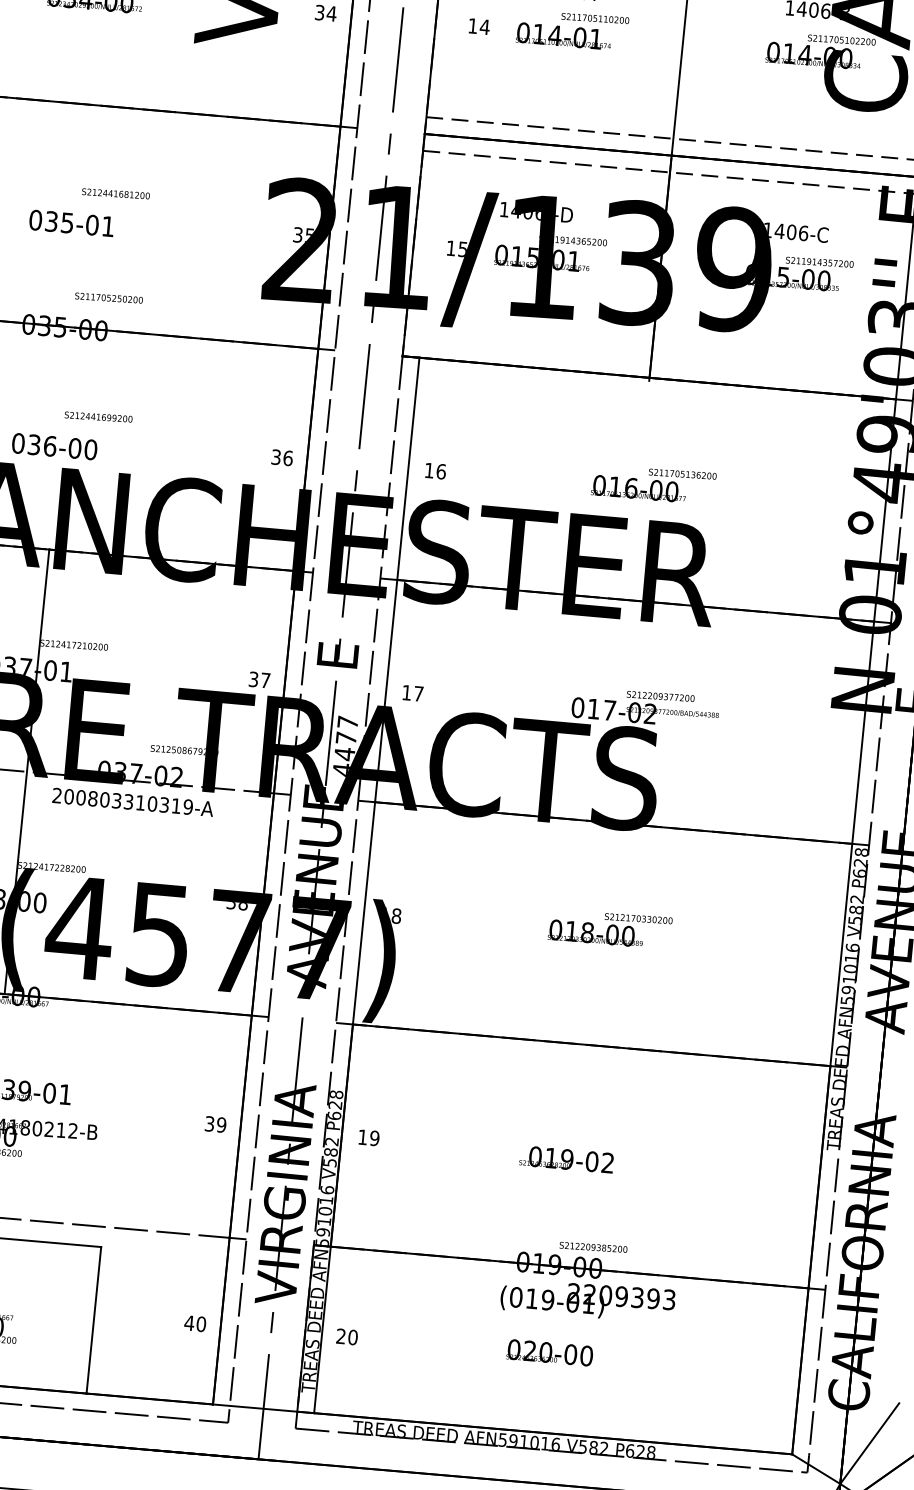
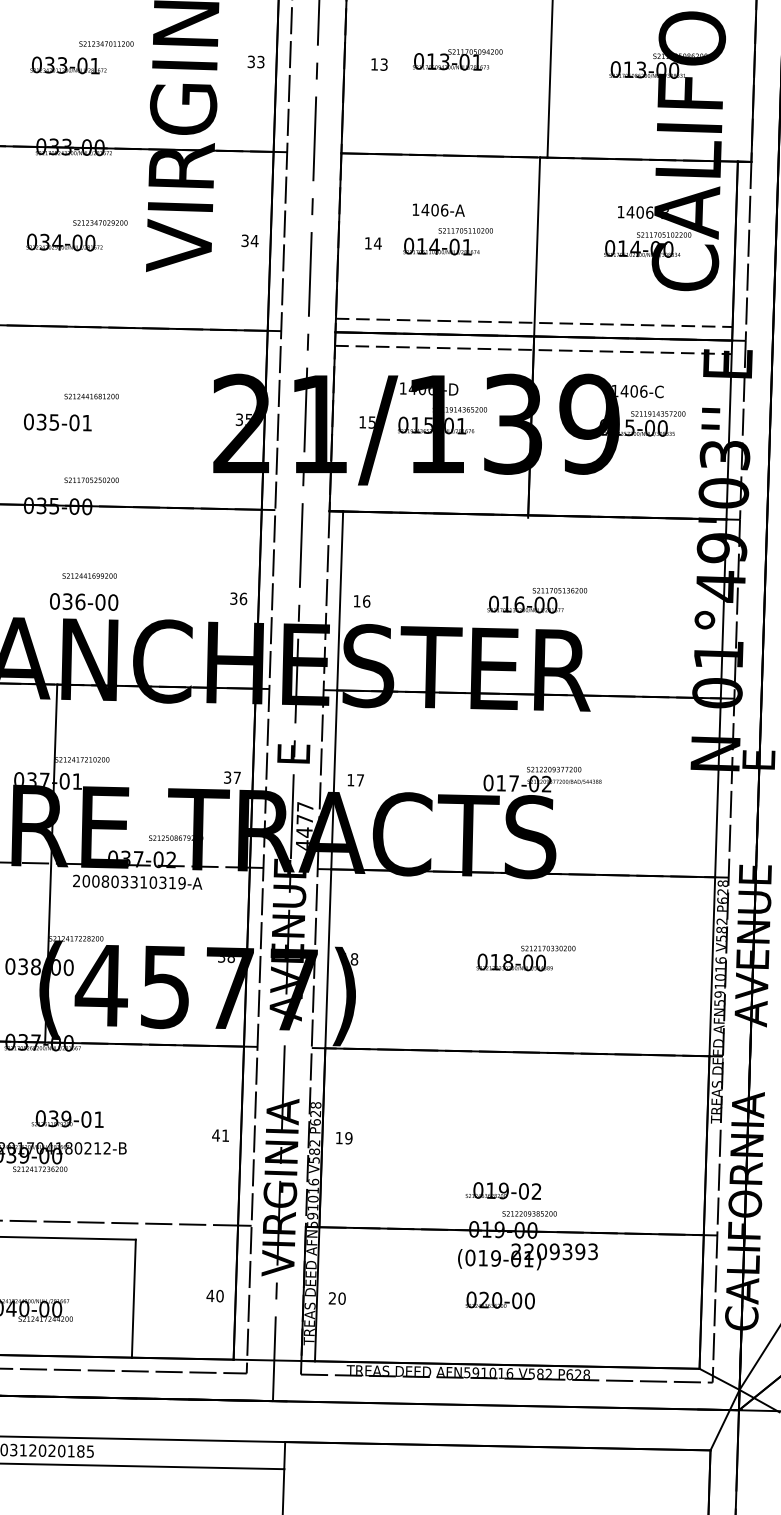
text: (55, 446) -> (84, 601), moved
text: (215, 1124) -> (220, 1135), 39 -> 41
text: (565, 1158) -> (502, 1190), moved

